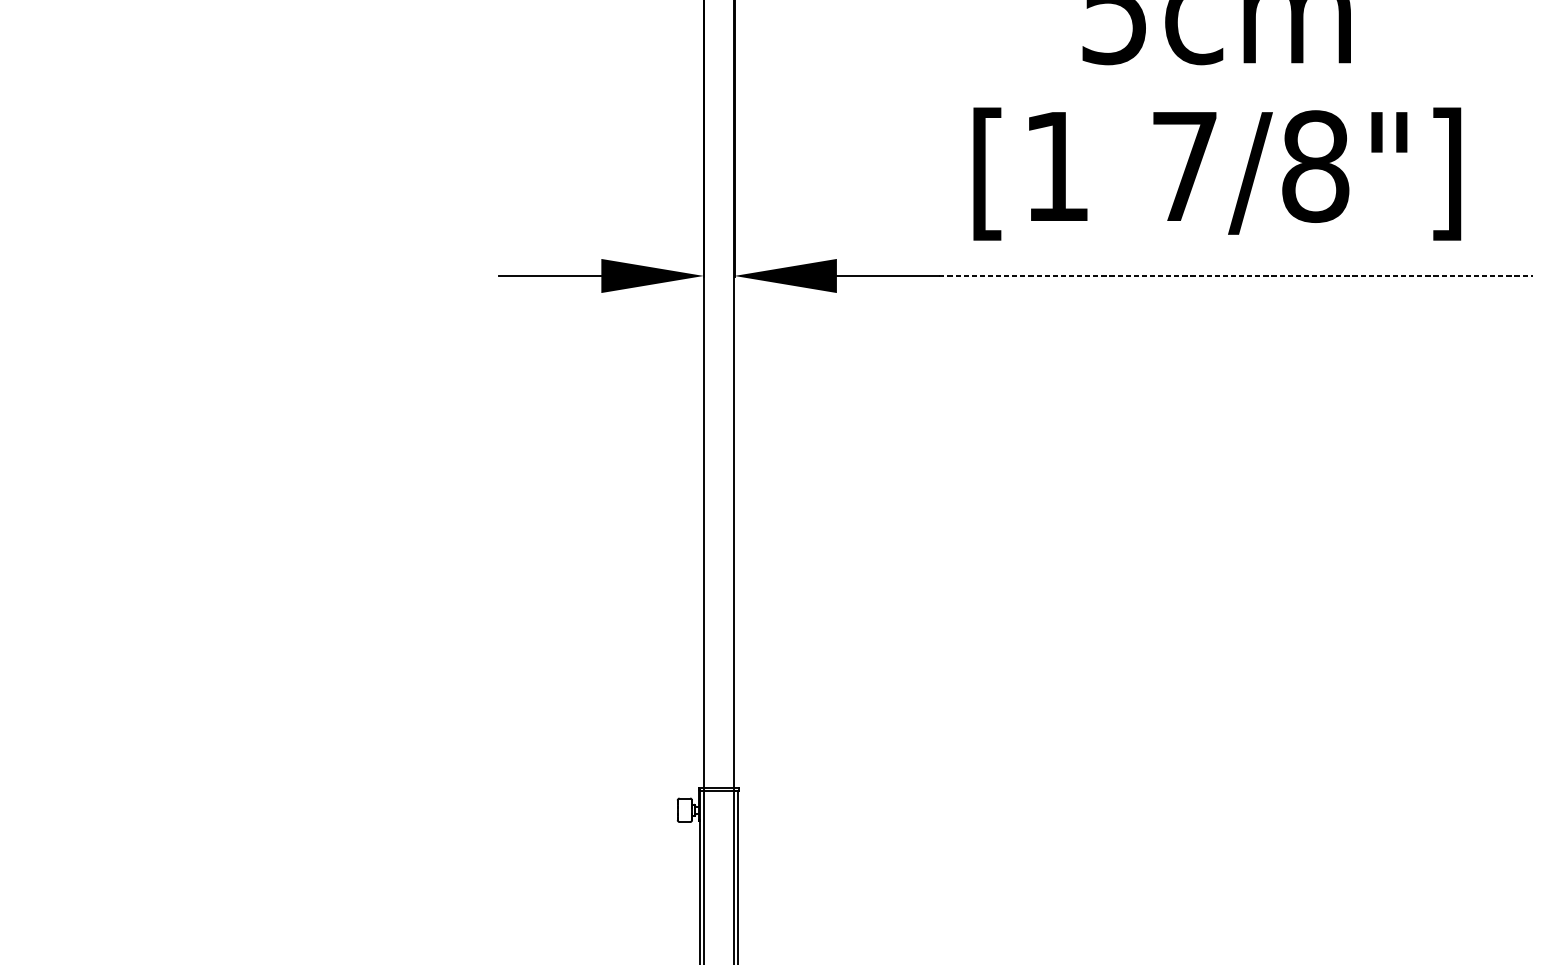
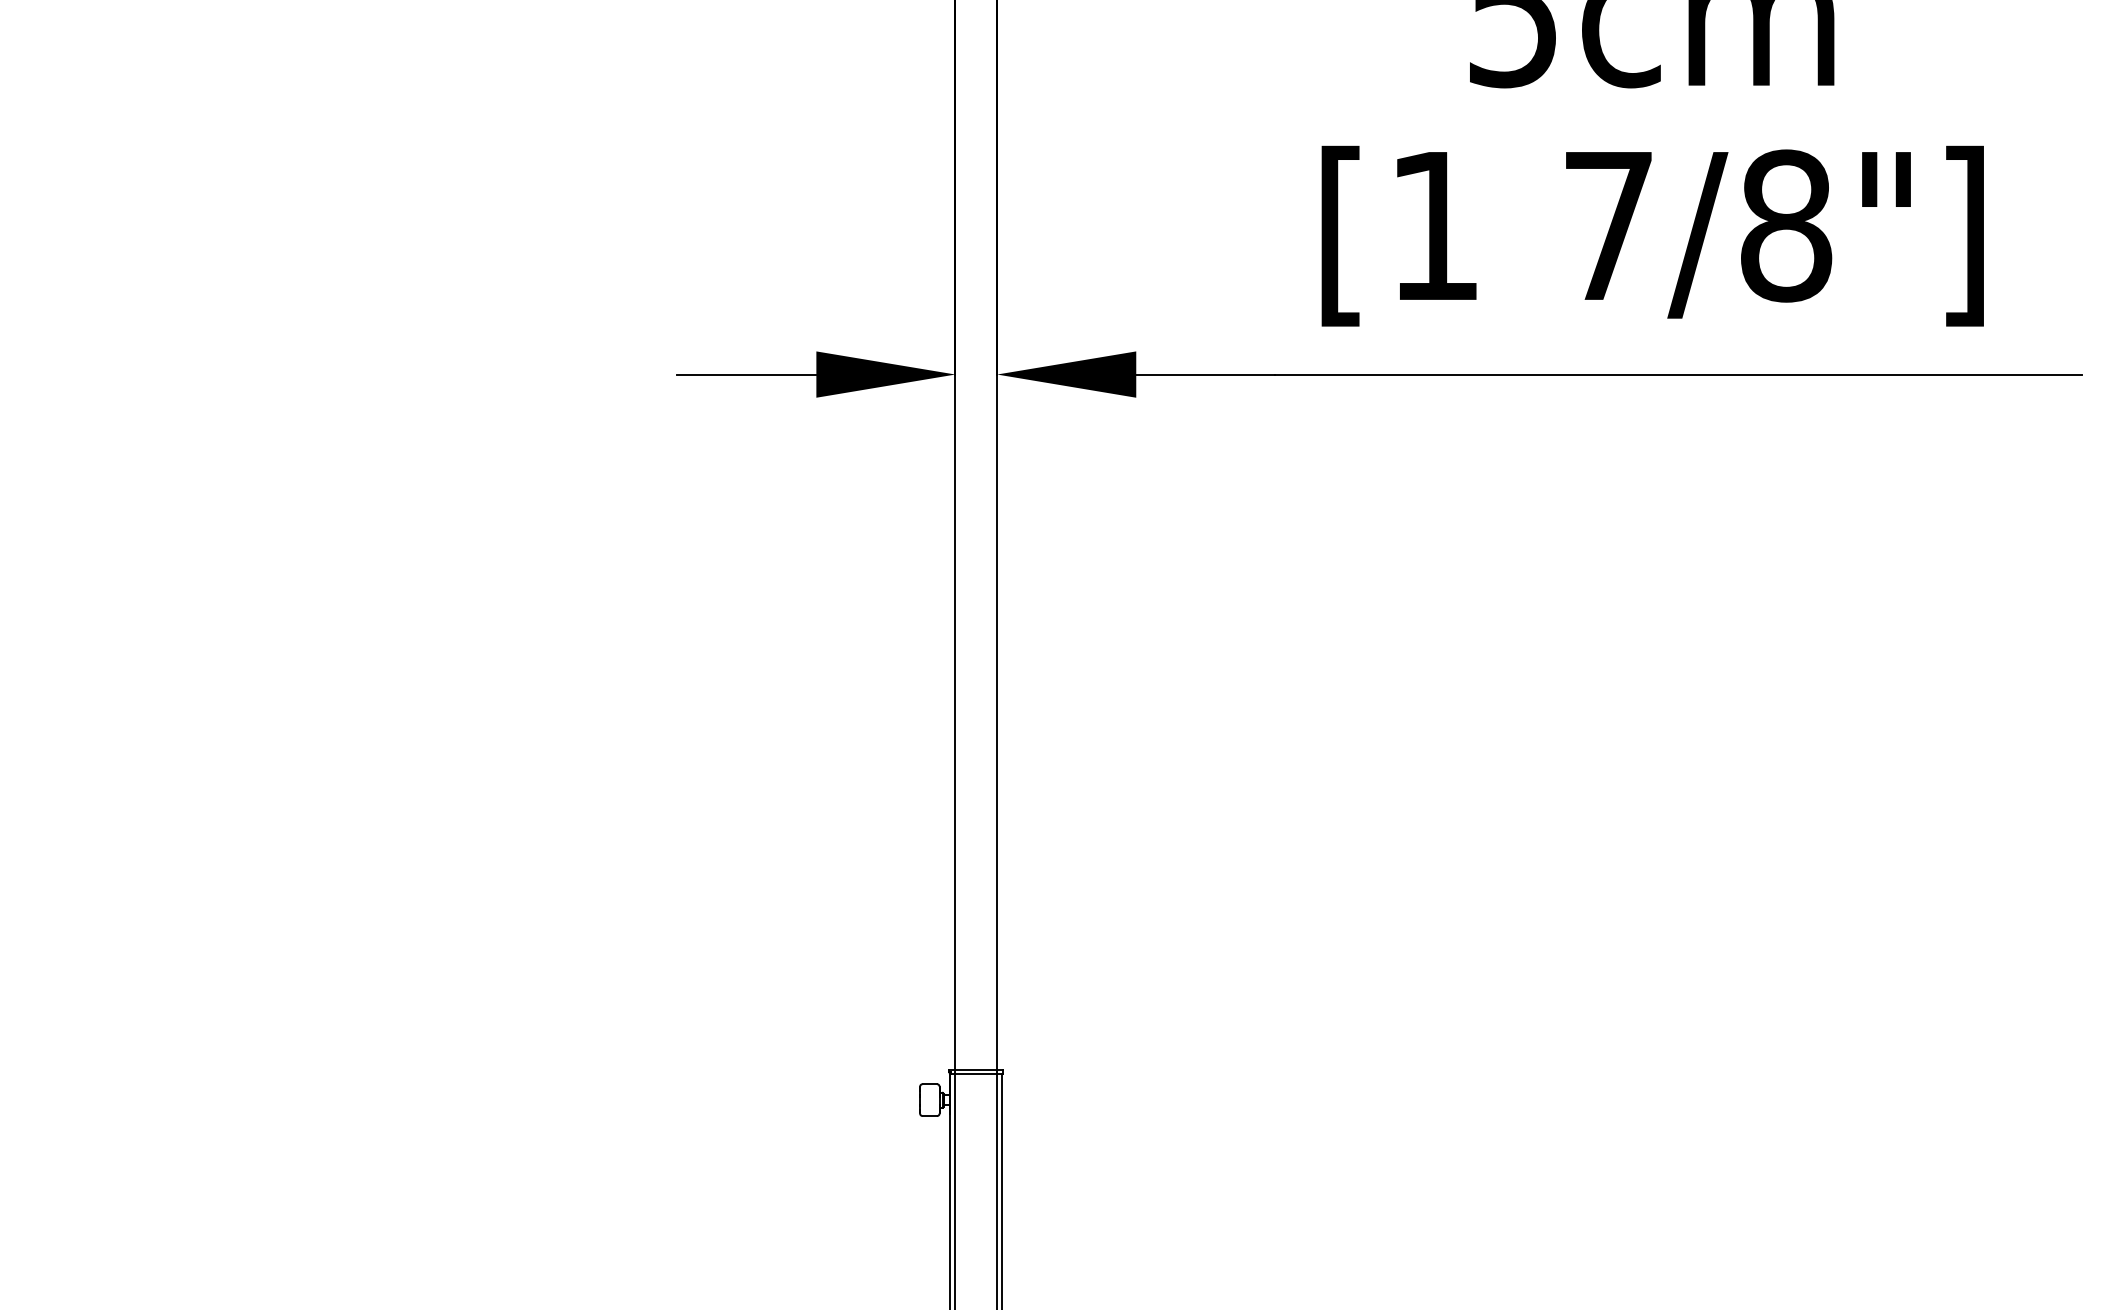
line: (1236, 275) -> (1679, 374), dashed -> solid

